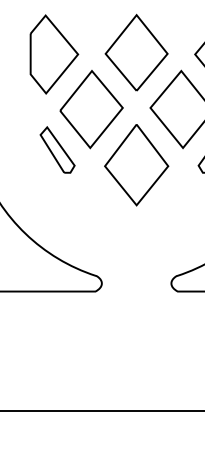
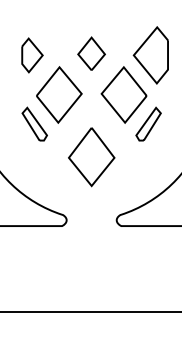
part: (136, 51) -> (91, 53), size x0.6
part: (54, 54) -> (32, 55), size x0.6
part: (136, 165) -> (91, 157), moved

